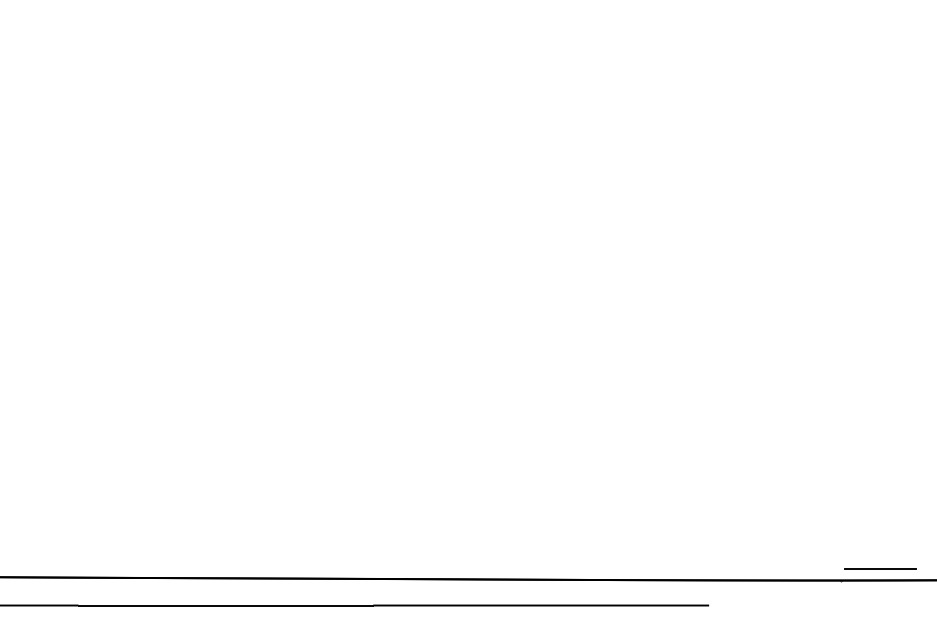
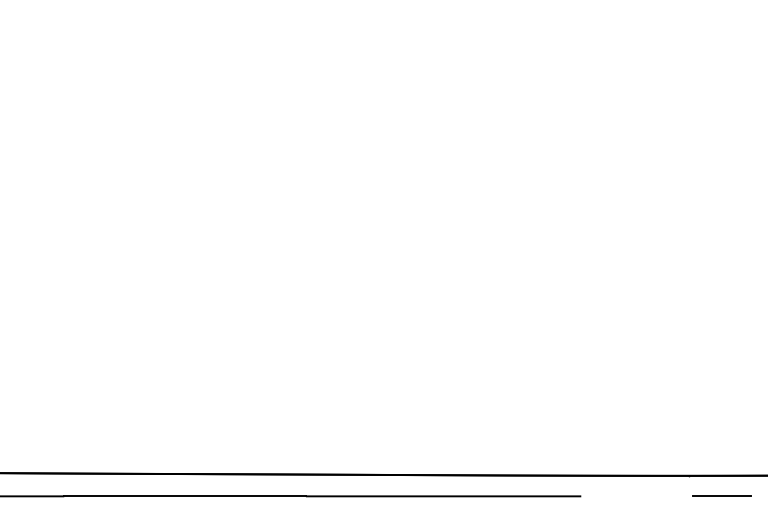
line: (880, 567) -> (721, 495), moved

